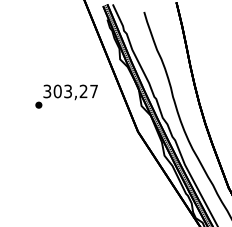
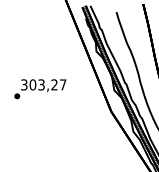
text: (66, 96) -> (40, 89), moved

